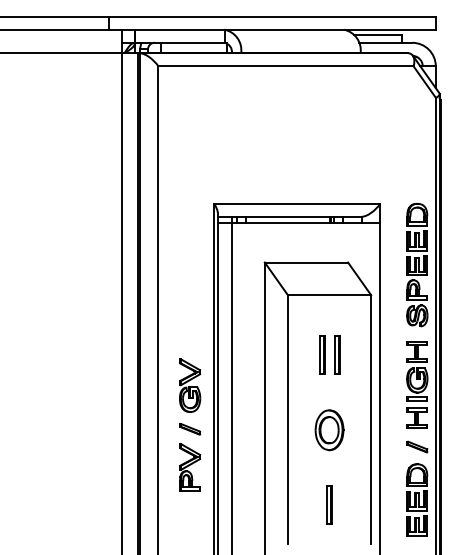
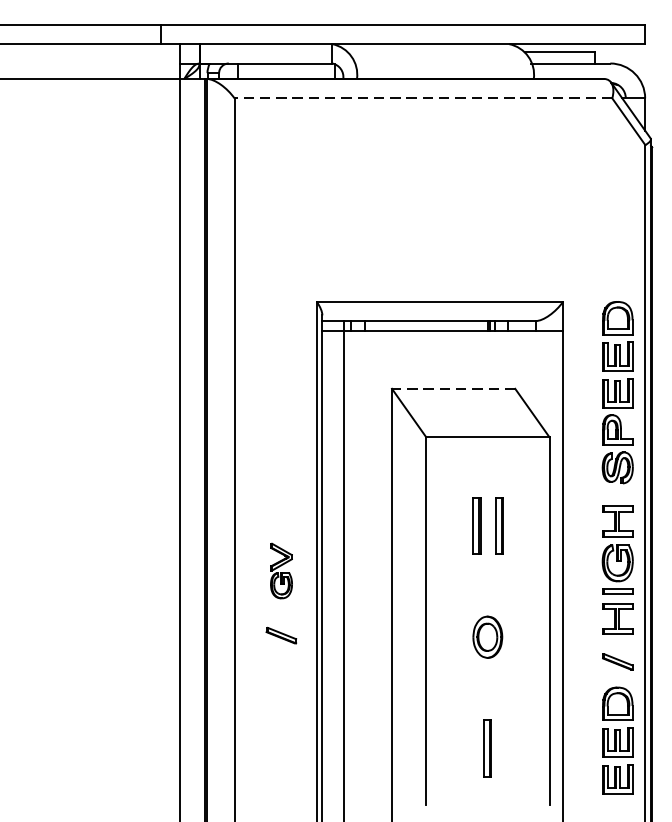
line: (286, 66) -> (424, 98), solid -> dashed
line: (306, 262) -> (453, 388), solid -> dashed
part: (190, 385) -> (281, 570), size x0.7
part: (329, 430) -> (487, 637), size x0.7
part: (190, 467) -> (281, 692), removed

